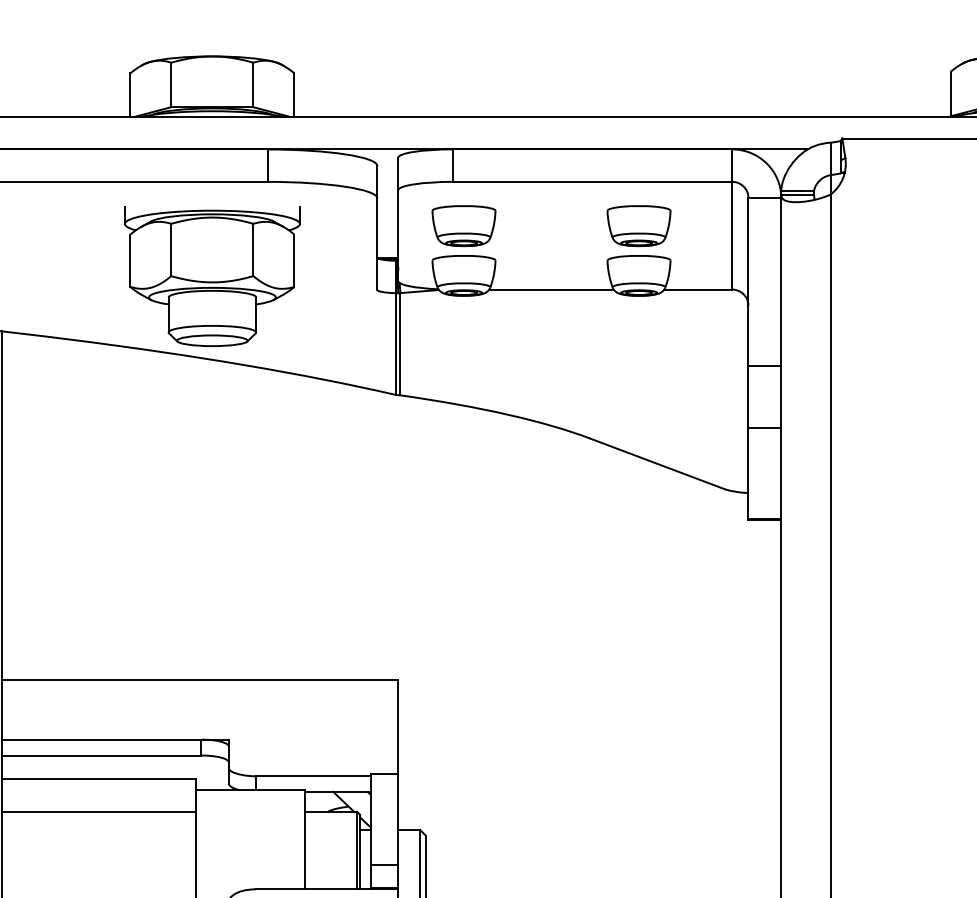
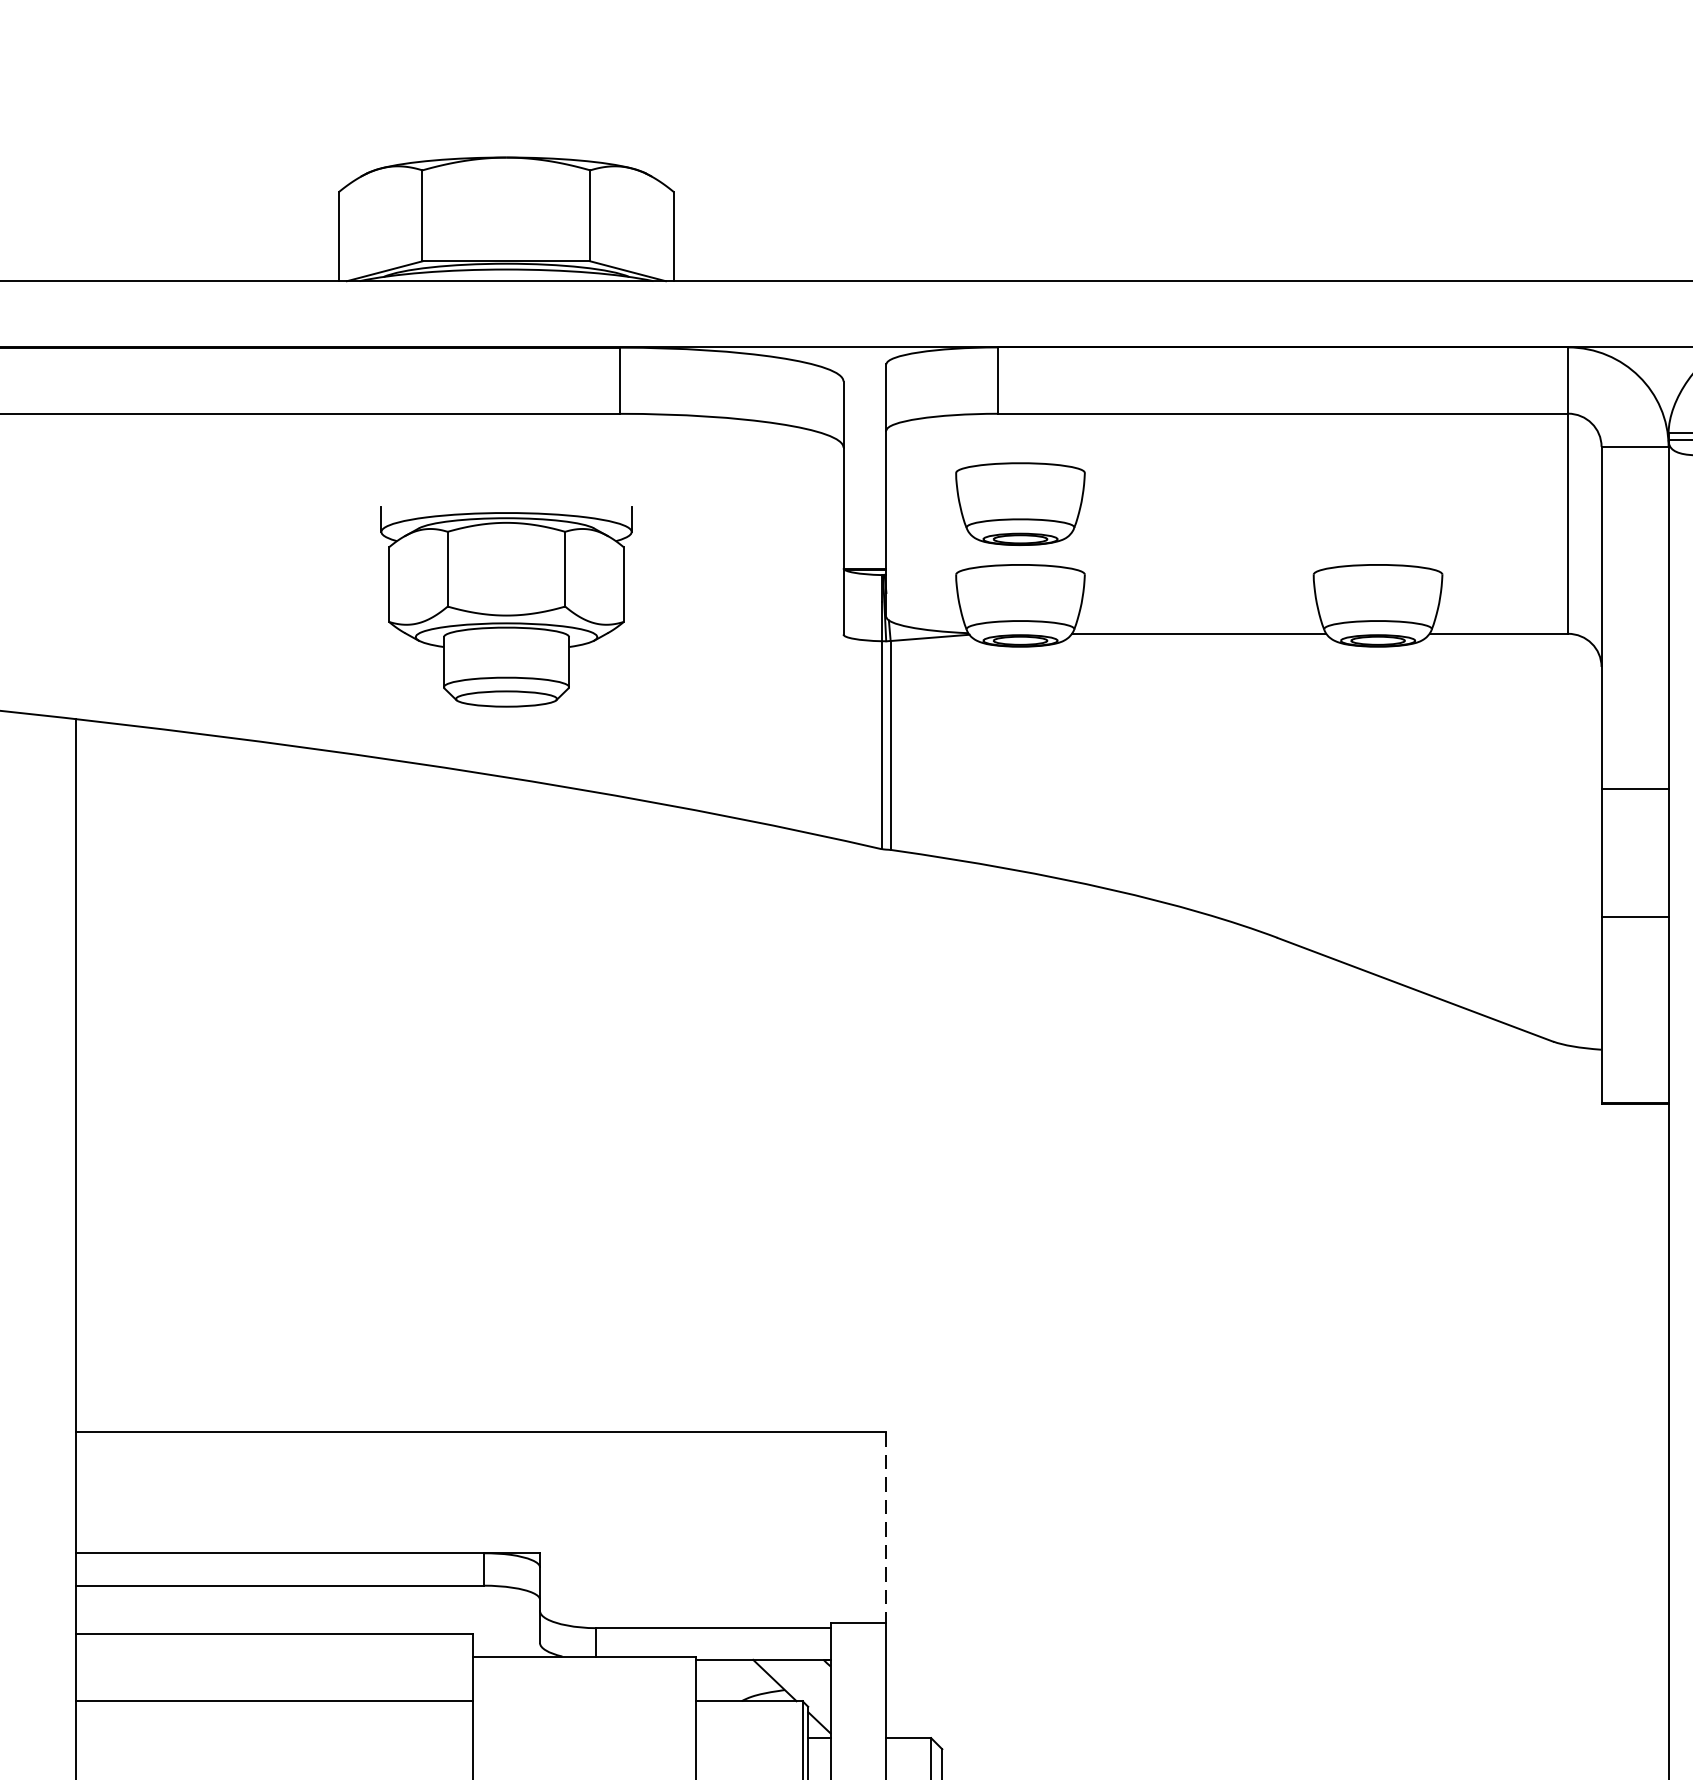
part: (638, 226) -> (1376, 504), removed
part: (212, 276) -> (506, 607), size x0.7
line: (398, 727) -> (886, 1528), solid -> dashed

